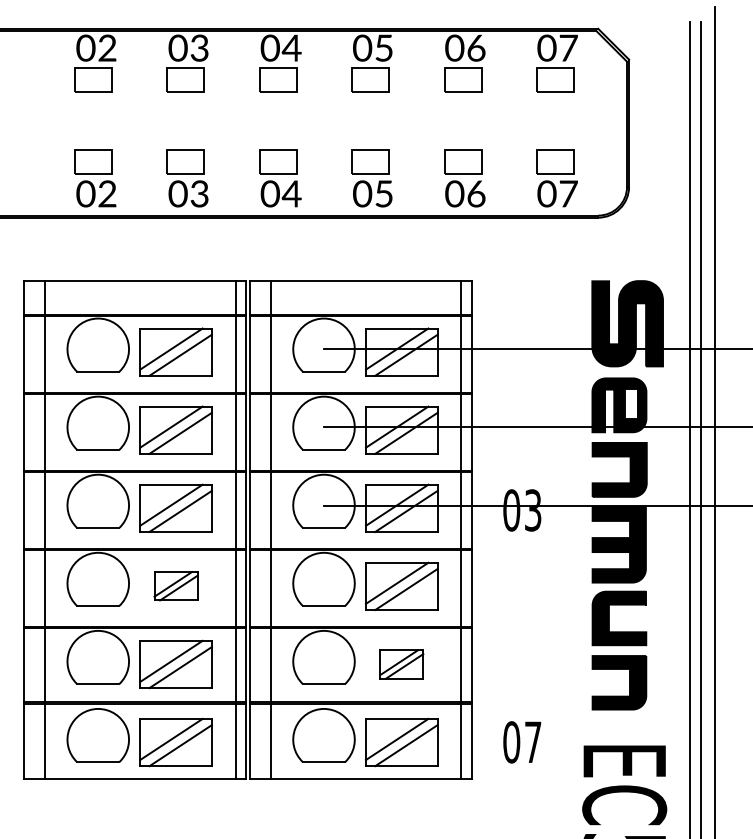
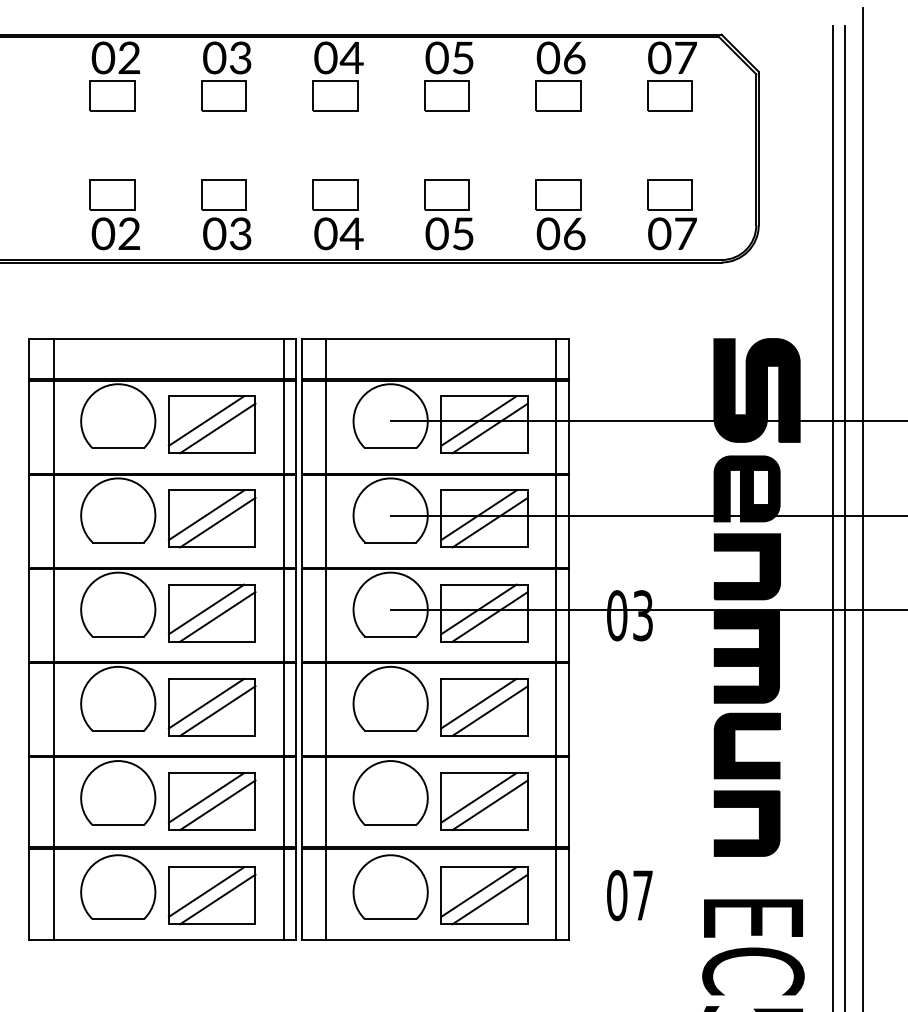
part: (175, 585) -> (211, 706), size x1.67
part: (401, 664) -> (484, 801), size x1.67

